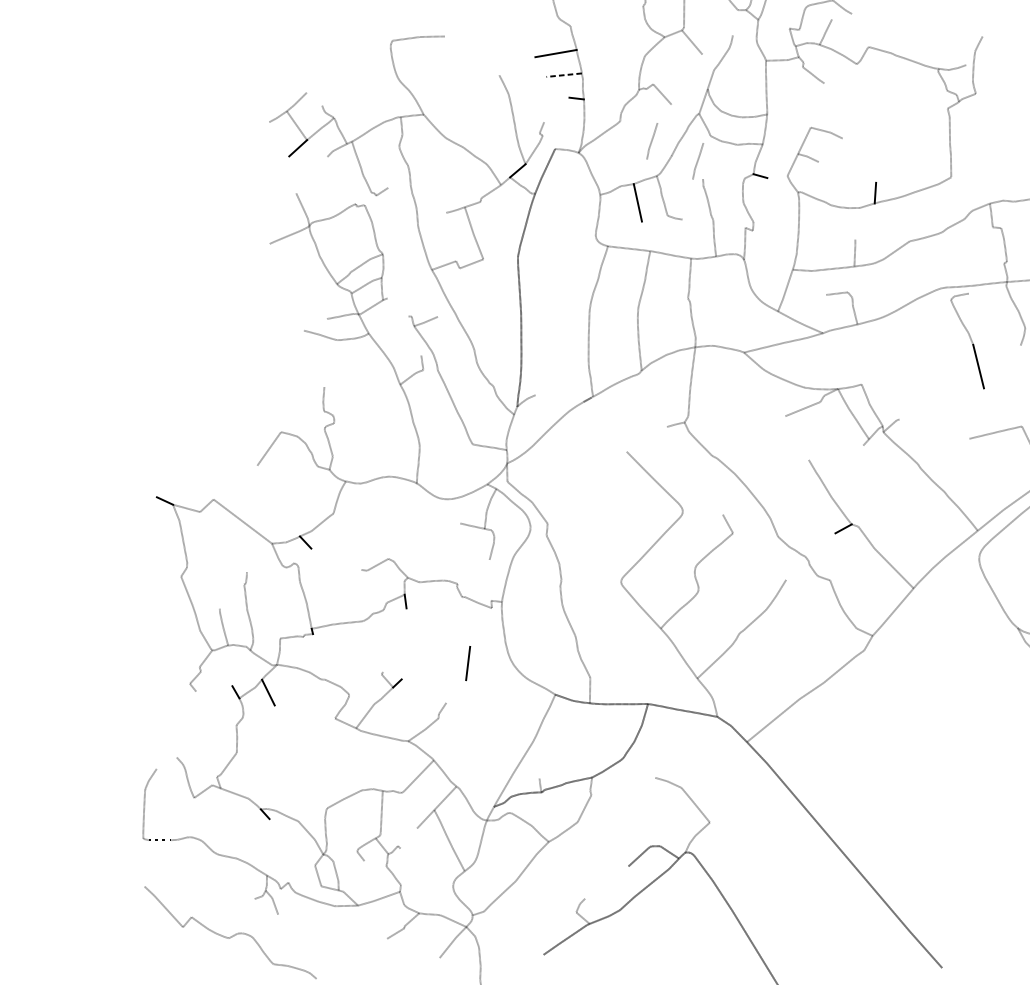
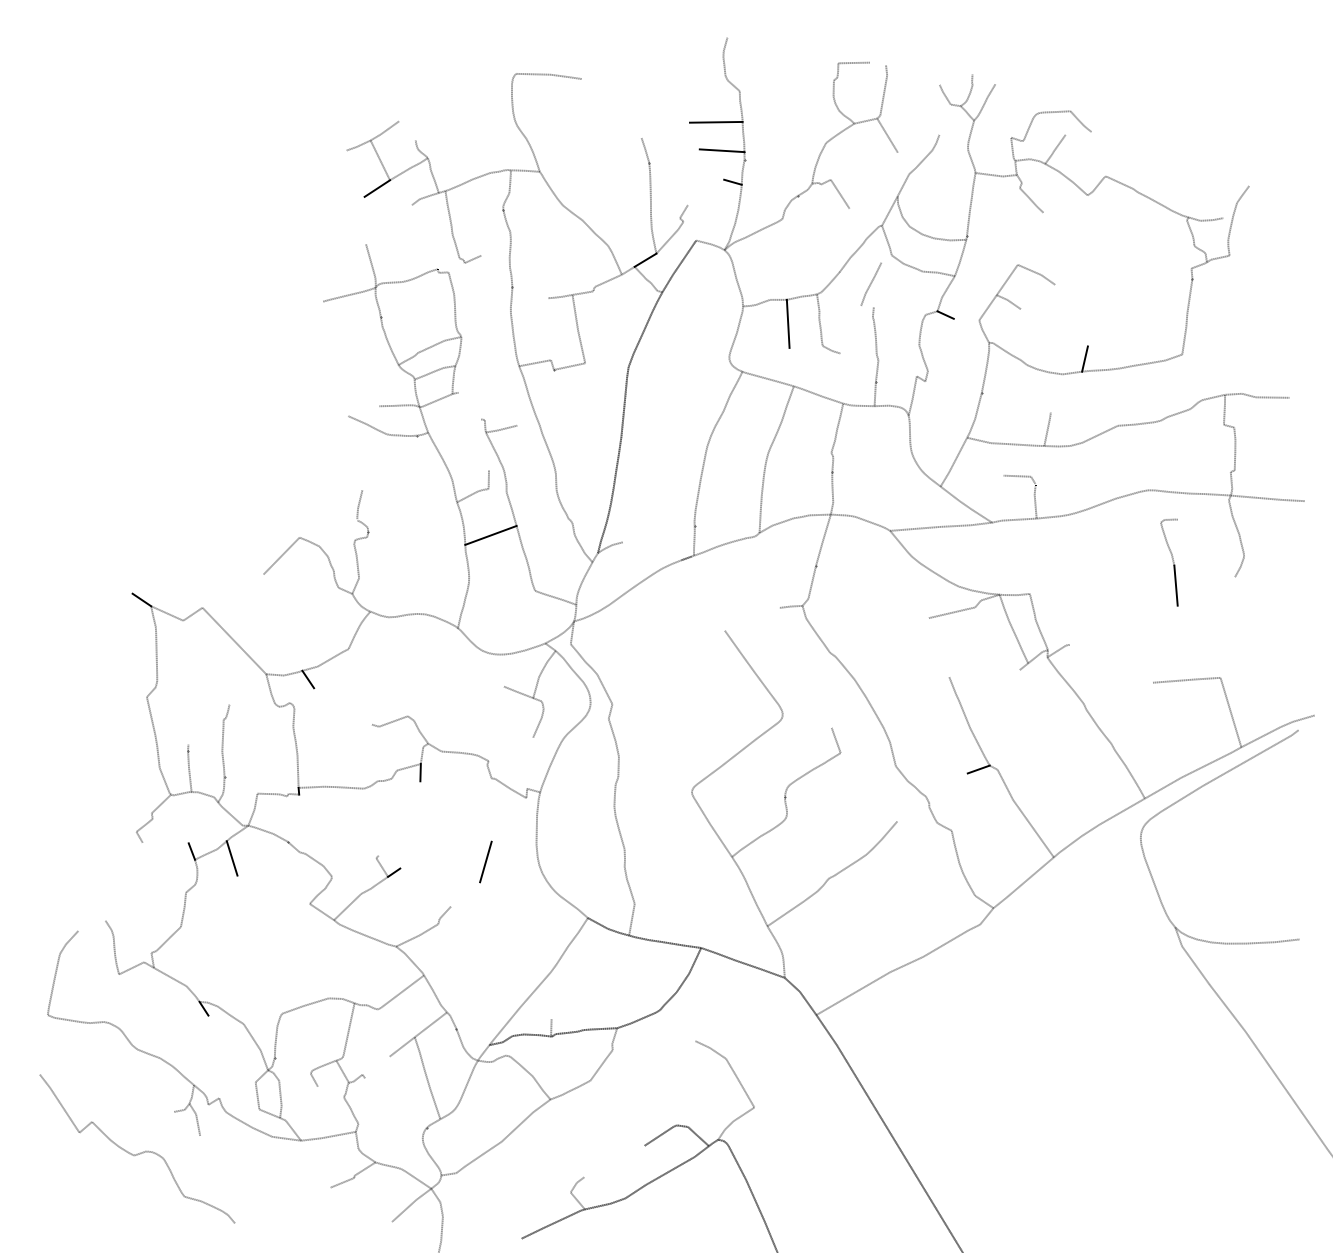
line: (563, 75) -> (721, 150), dashed -> solid
line: (651, 140) -> (817, 249), removed
part: (967, 342) -> (1169, 562), size x0.71
line: (430, 405) -> (490, 534), added

